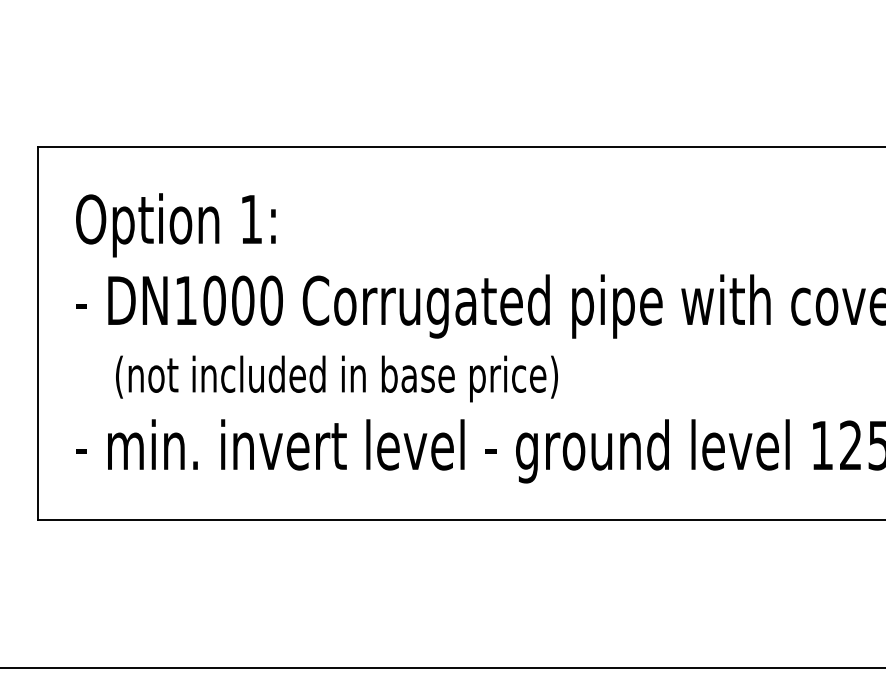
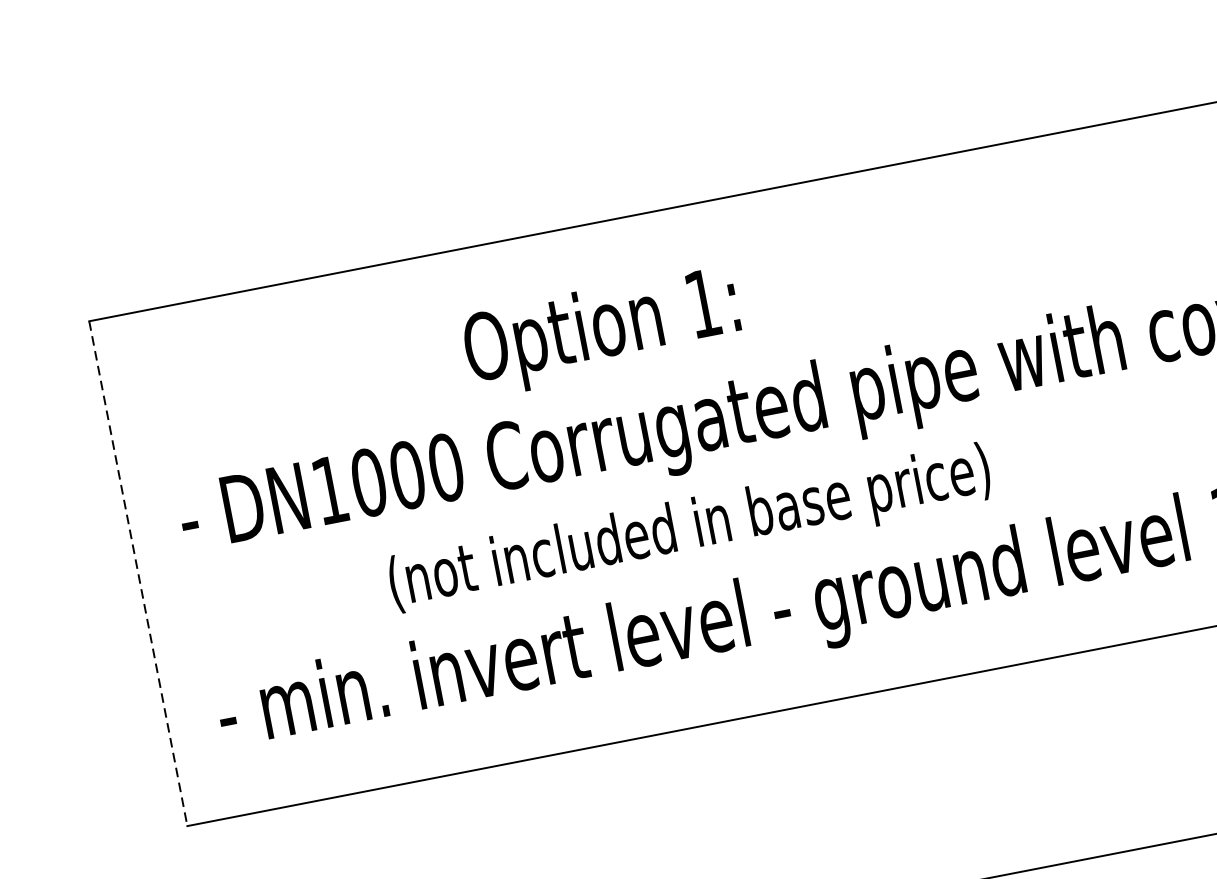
text: (175, 225) -> (601, 331), moved
line: (37, 333) -> (137, 573), solid -> dashed
text: (336, 378) -> (689, 529), moved

